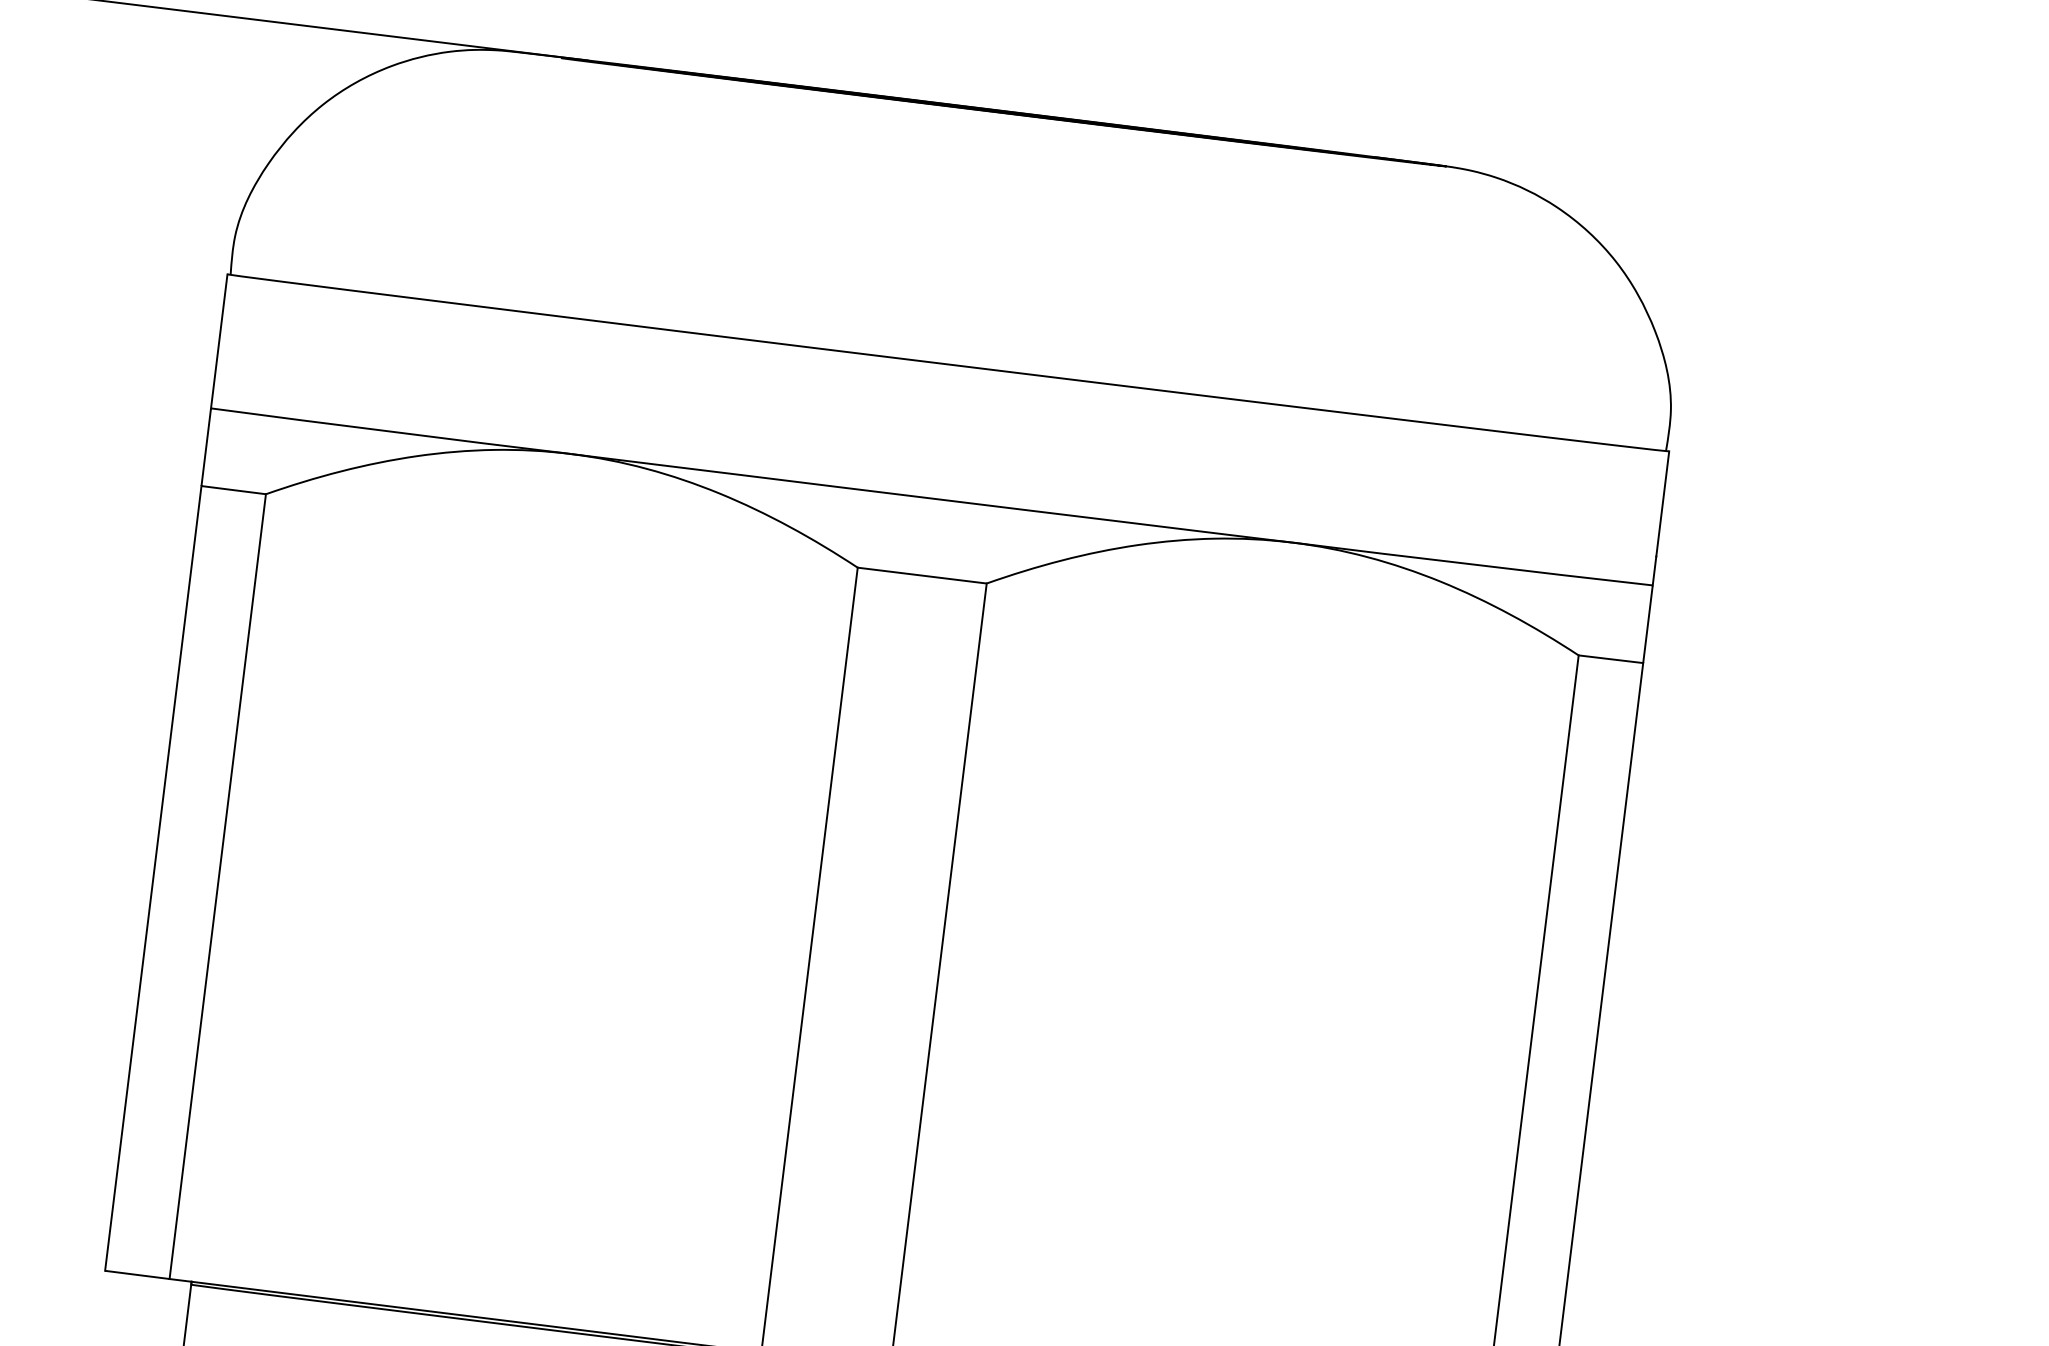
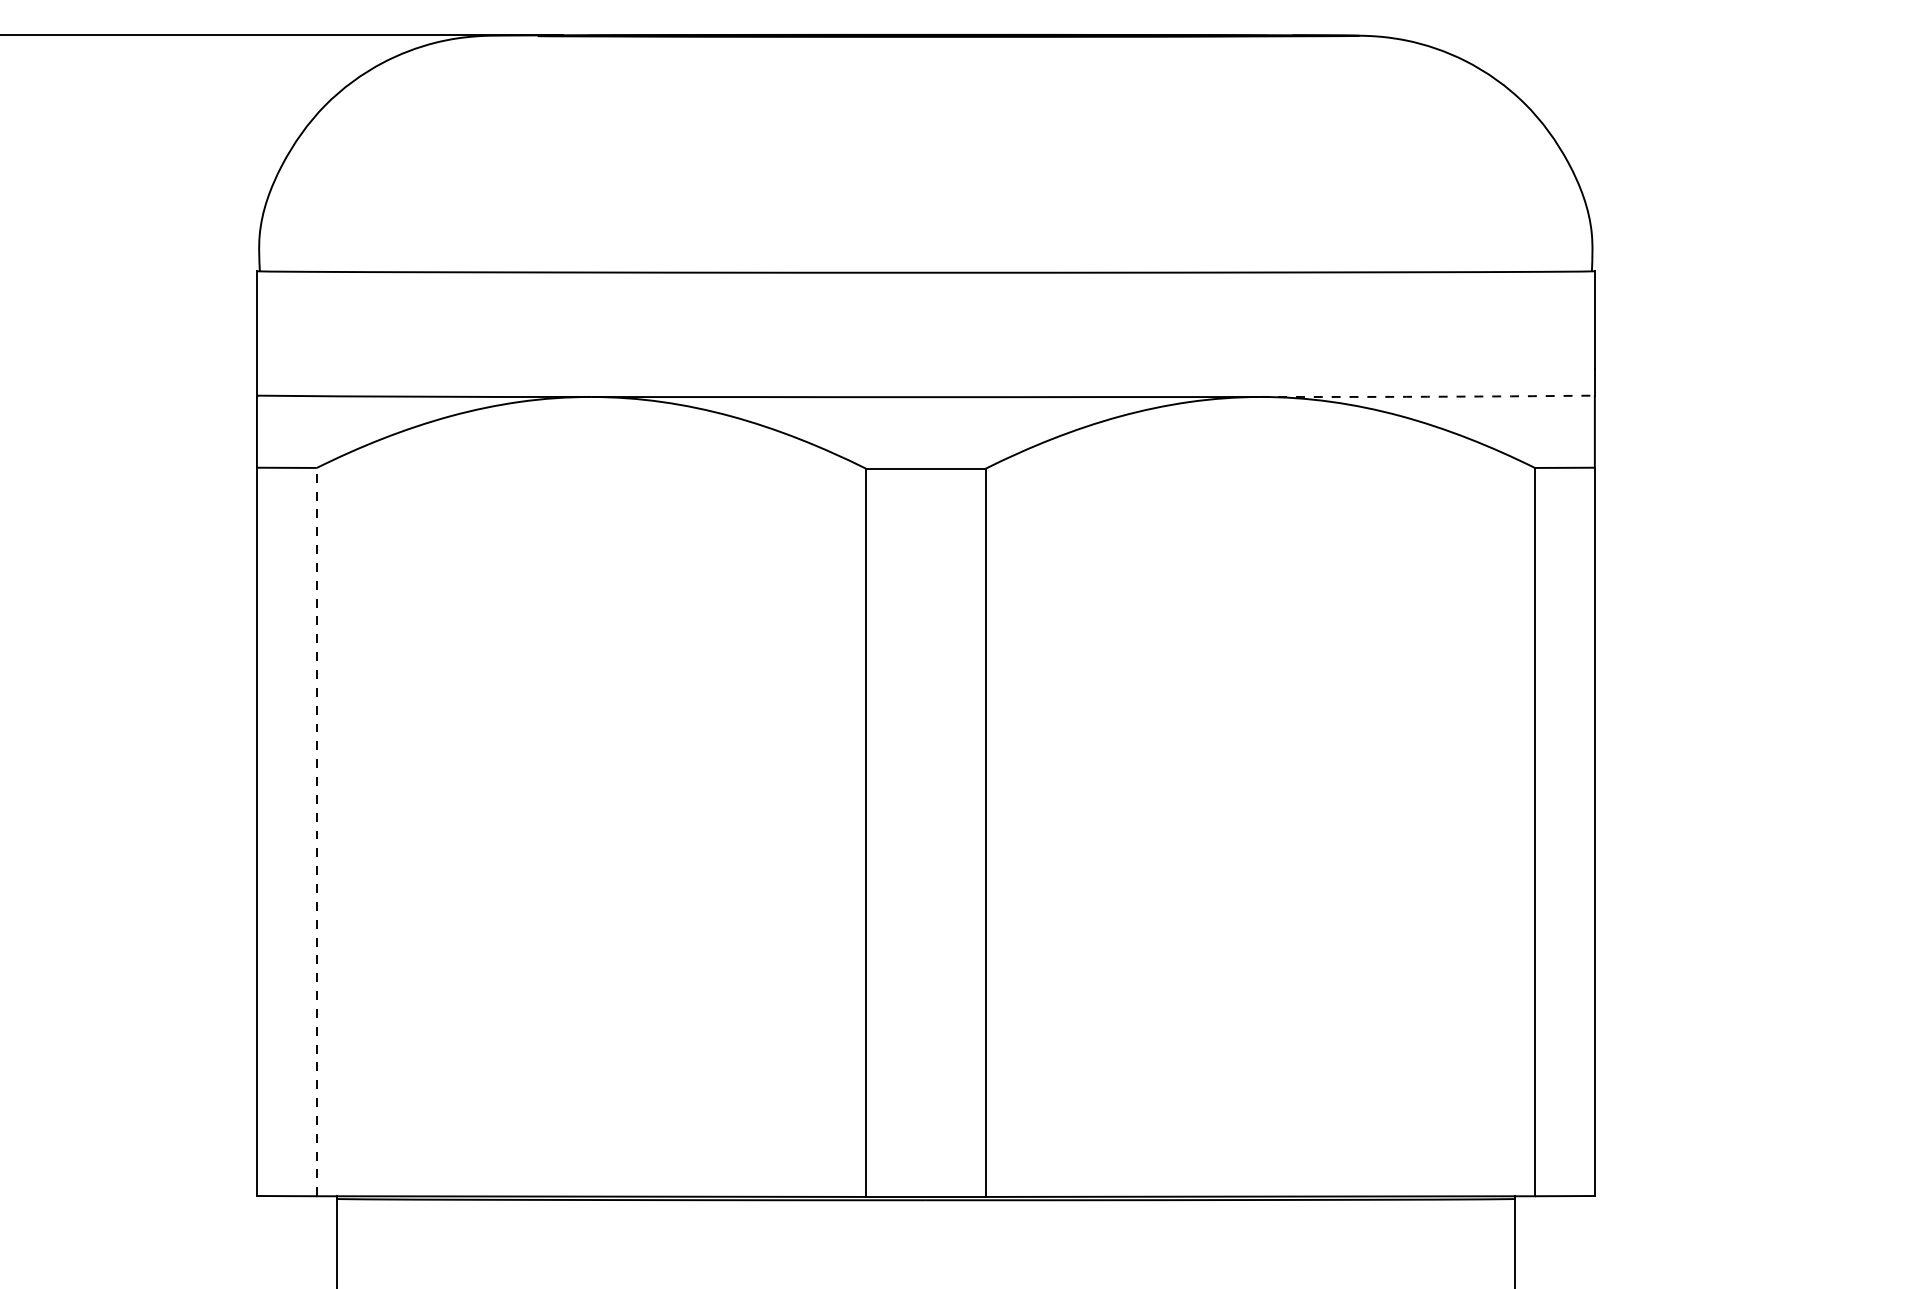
arc: (1472, 564) -> (1427, 396), solid -> dashed
line: (217, 885) -> (316, 831), solid -> dashed

